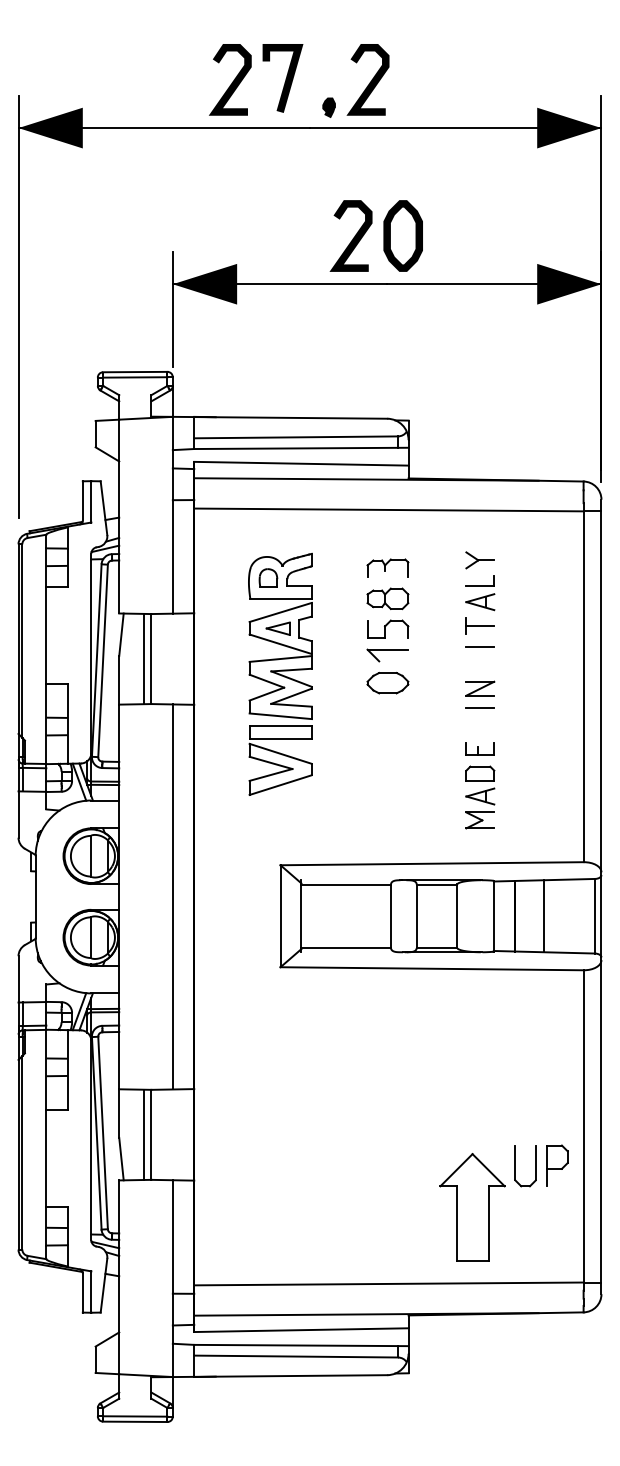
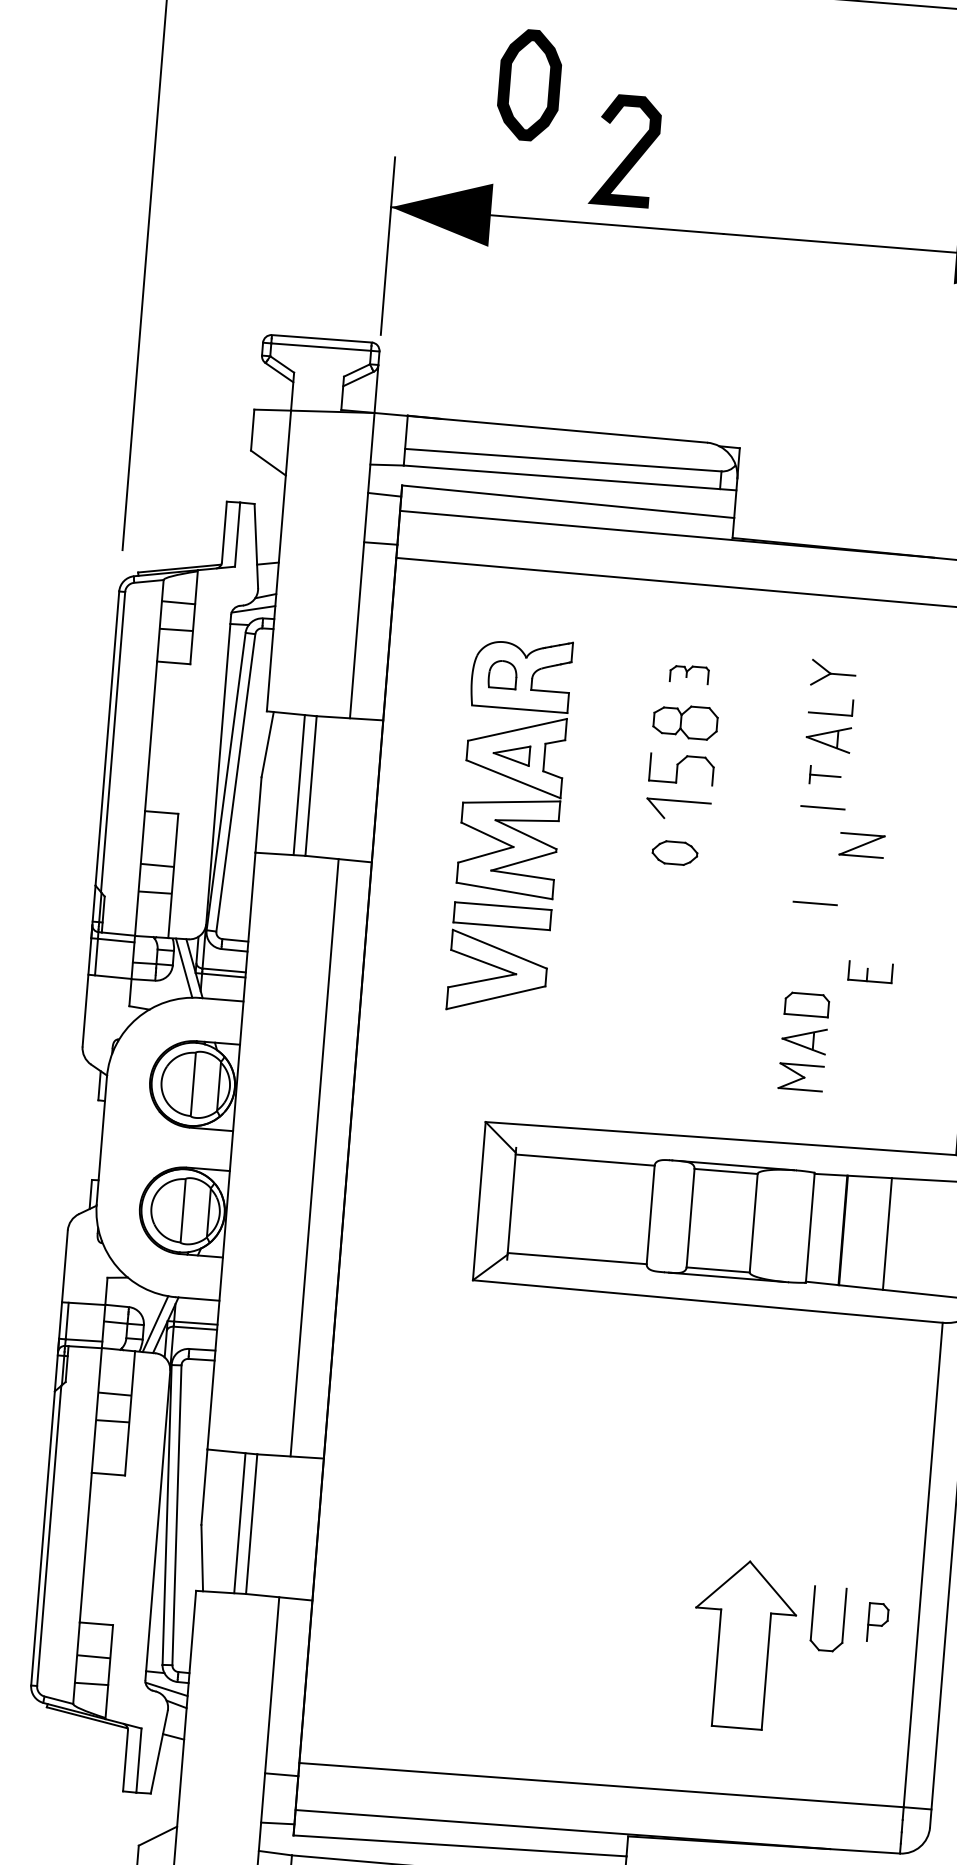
part: (402, 235) -> (528, 84), moved
curve: (353, 237) -> (629, 153), moved
part: (387, 567) -> (688, 673), size x0.6
part: (479, 625) -> (824, 774), size x0.7
part: (387, 683) -> (674, 853), size x0.7
part: (480, 688) -> (862, 845), moved
part: (479, 748) -> (869, 970), moved
part: (557, 1165) -> (877, 1622), size x0.6
part: (472, 1207) -> (743, 1644), moved

